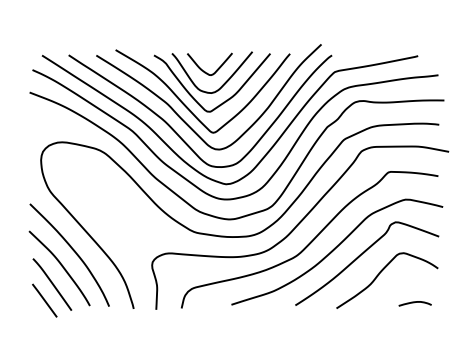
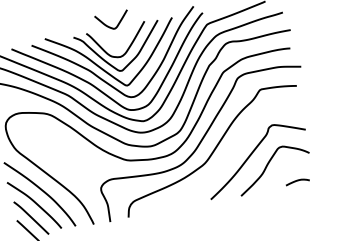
curve: (204, 70) -> (109, 26), moved
curve: (335, 249) -> (232, 153), removed

